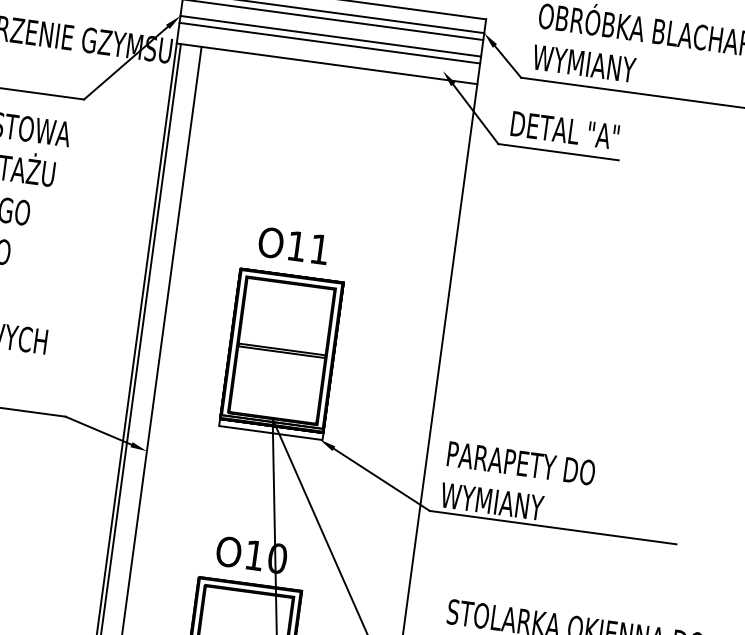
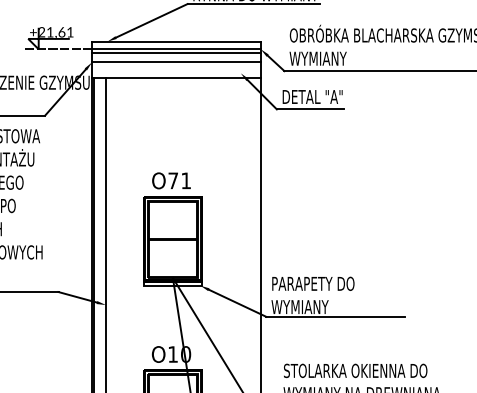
line: (328, 43) -> (175, 66), removed
text: (295, 245) -> (172, 180), O11 -> O71

